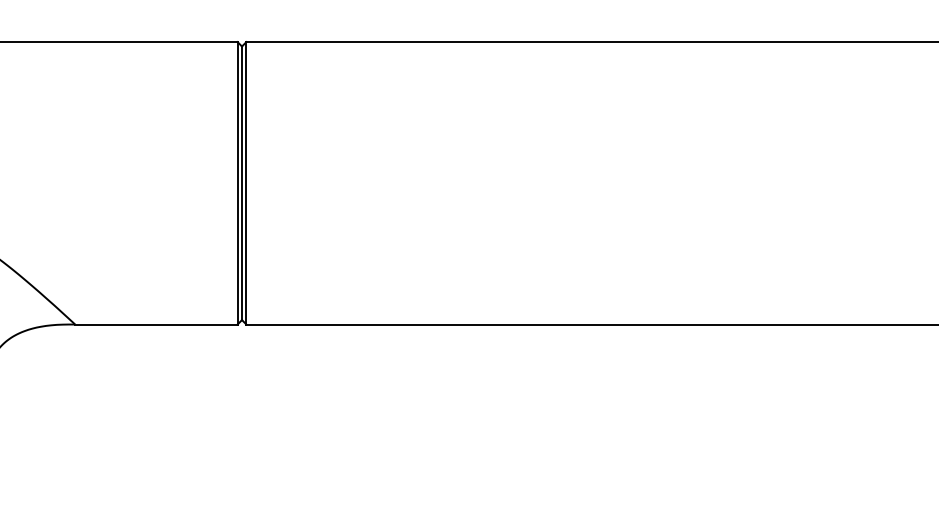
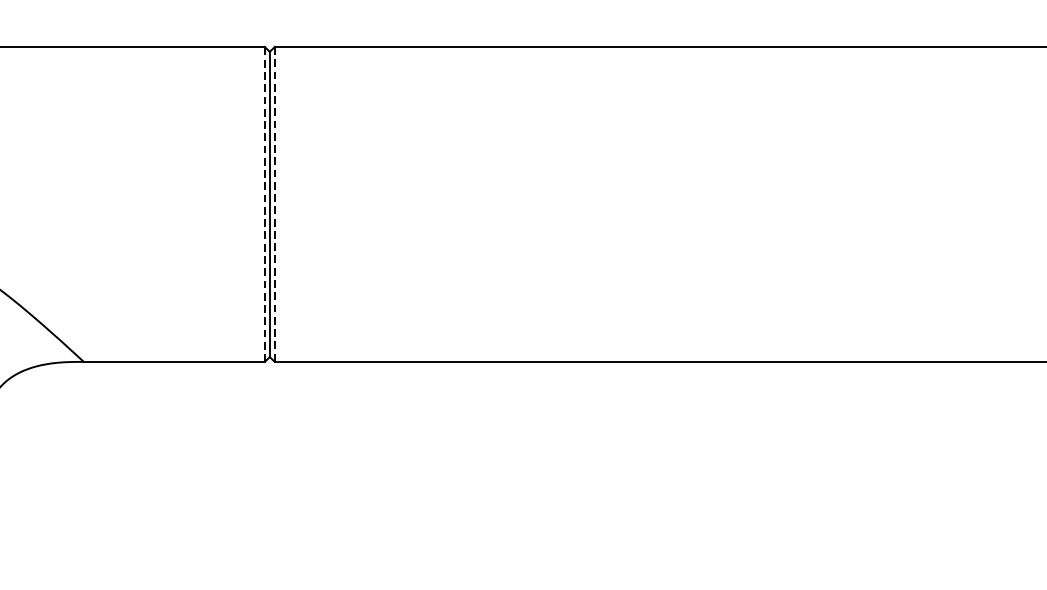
line: (237, 182) -> (264, 203), solid -> dashed
line: (246, 183) -> (274, 204), solid -> dashed

